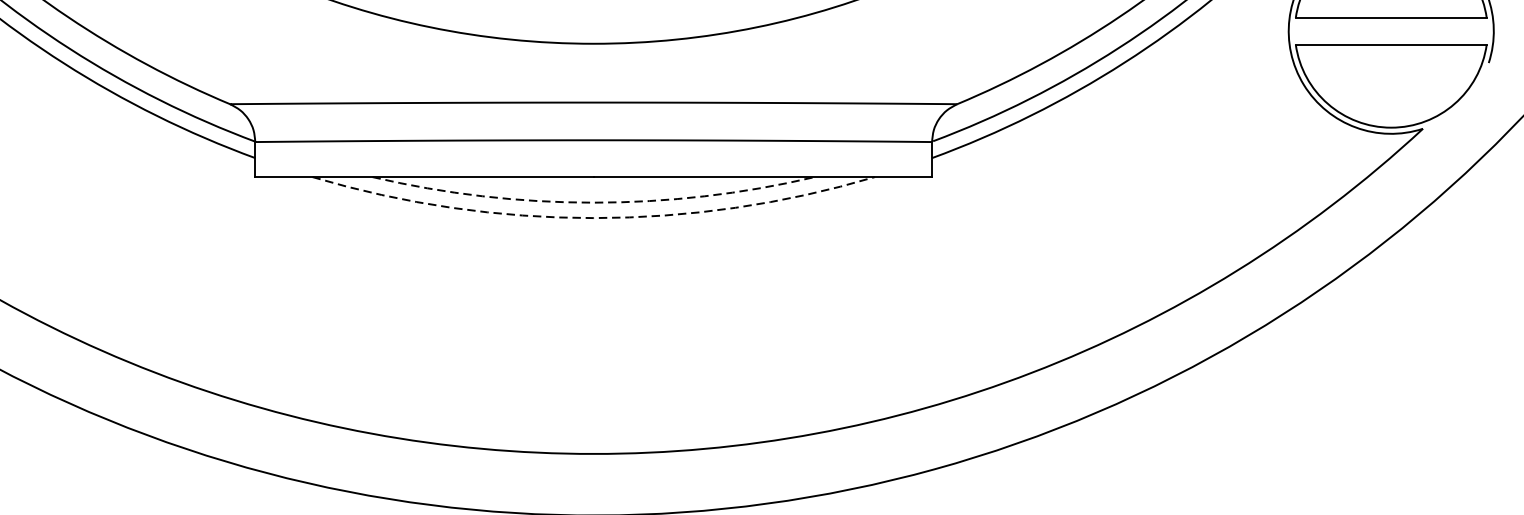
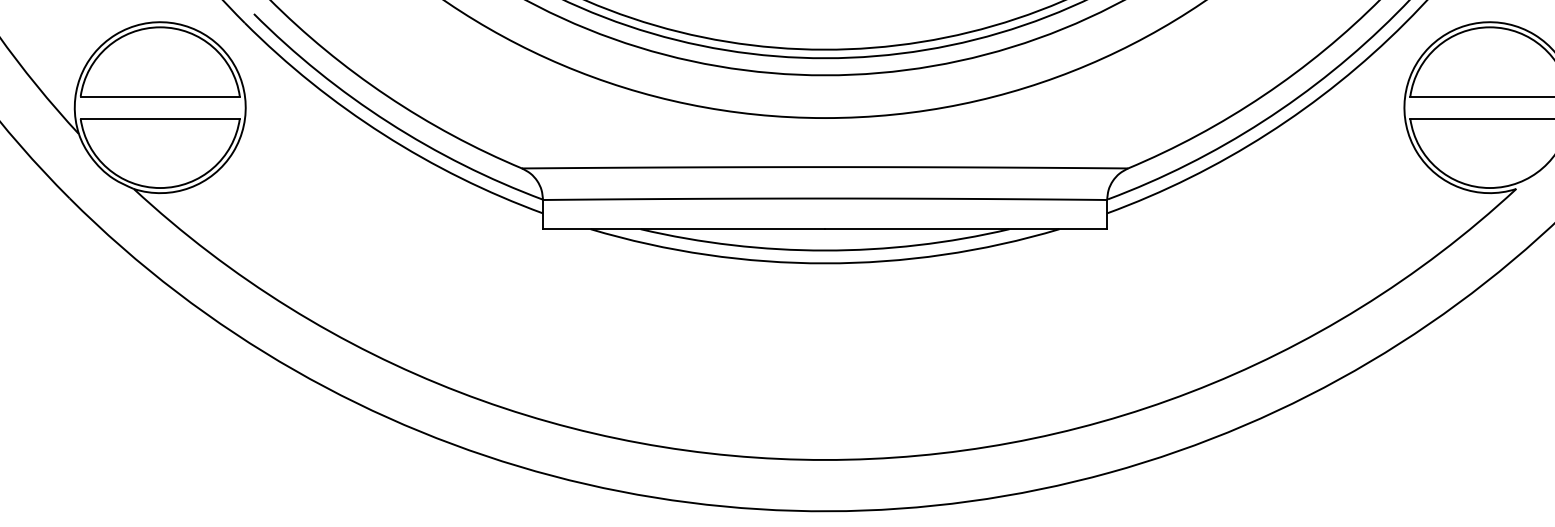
arc: (594, 202) -> (825, 250), dashed -> solid
arc: (594, 218) -> (825, 263), dashed -> solid

